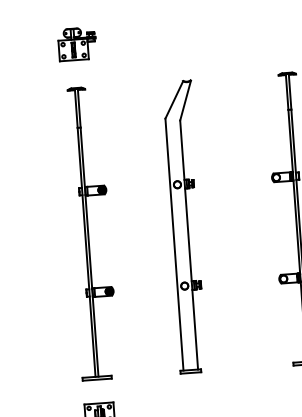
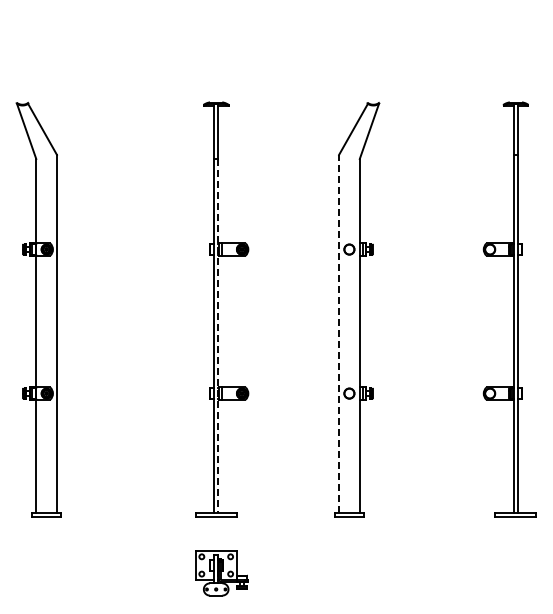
part: (76, 44) -> (221, 40), removed
line: (174, 244) -> (339, 333), solid -> dashed
line: (89, 251) -> (218, 335), solid -> dashed

